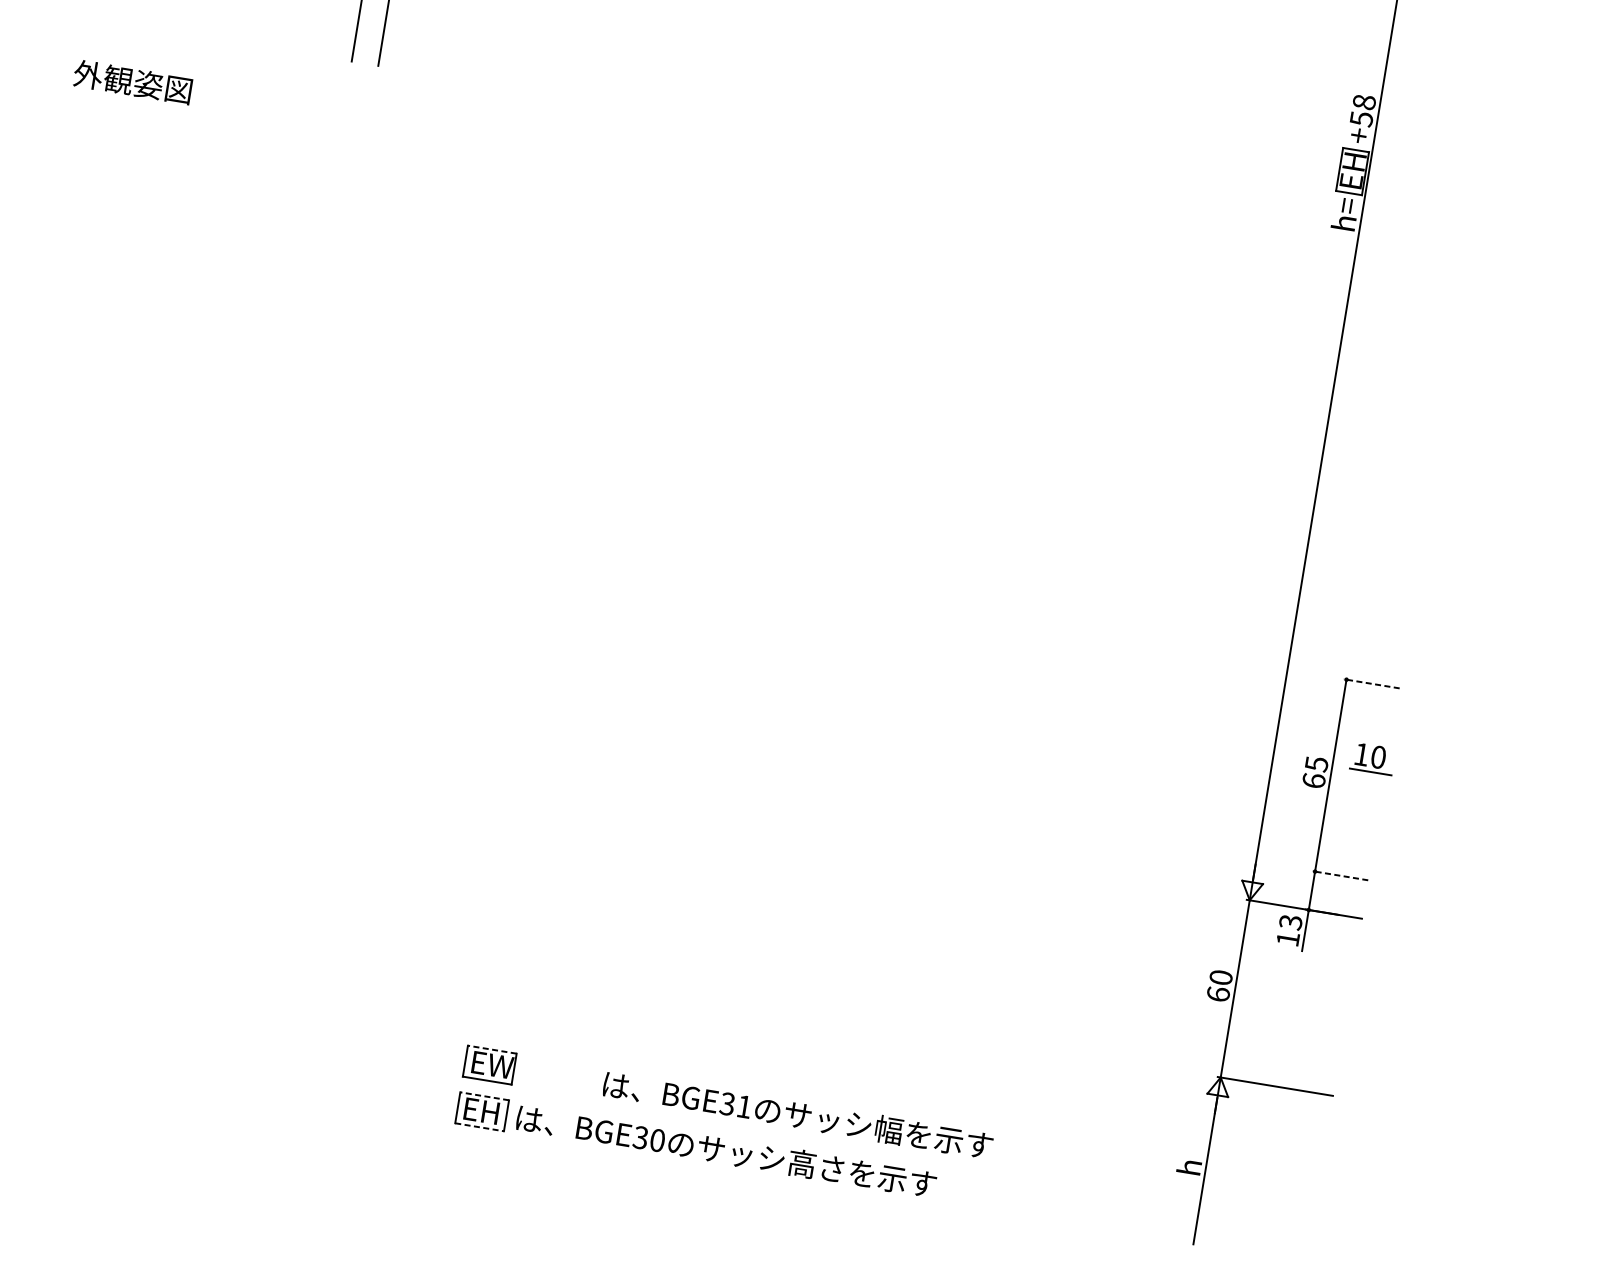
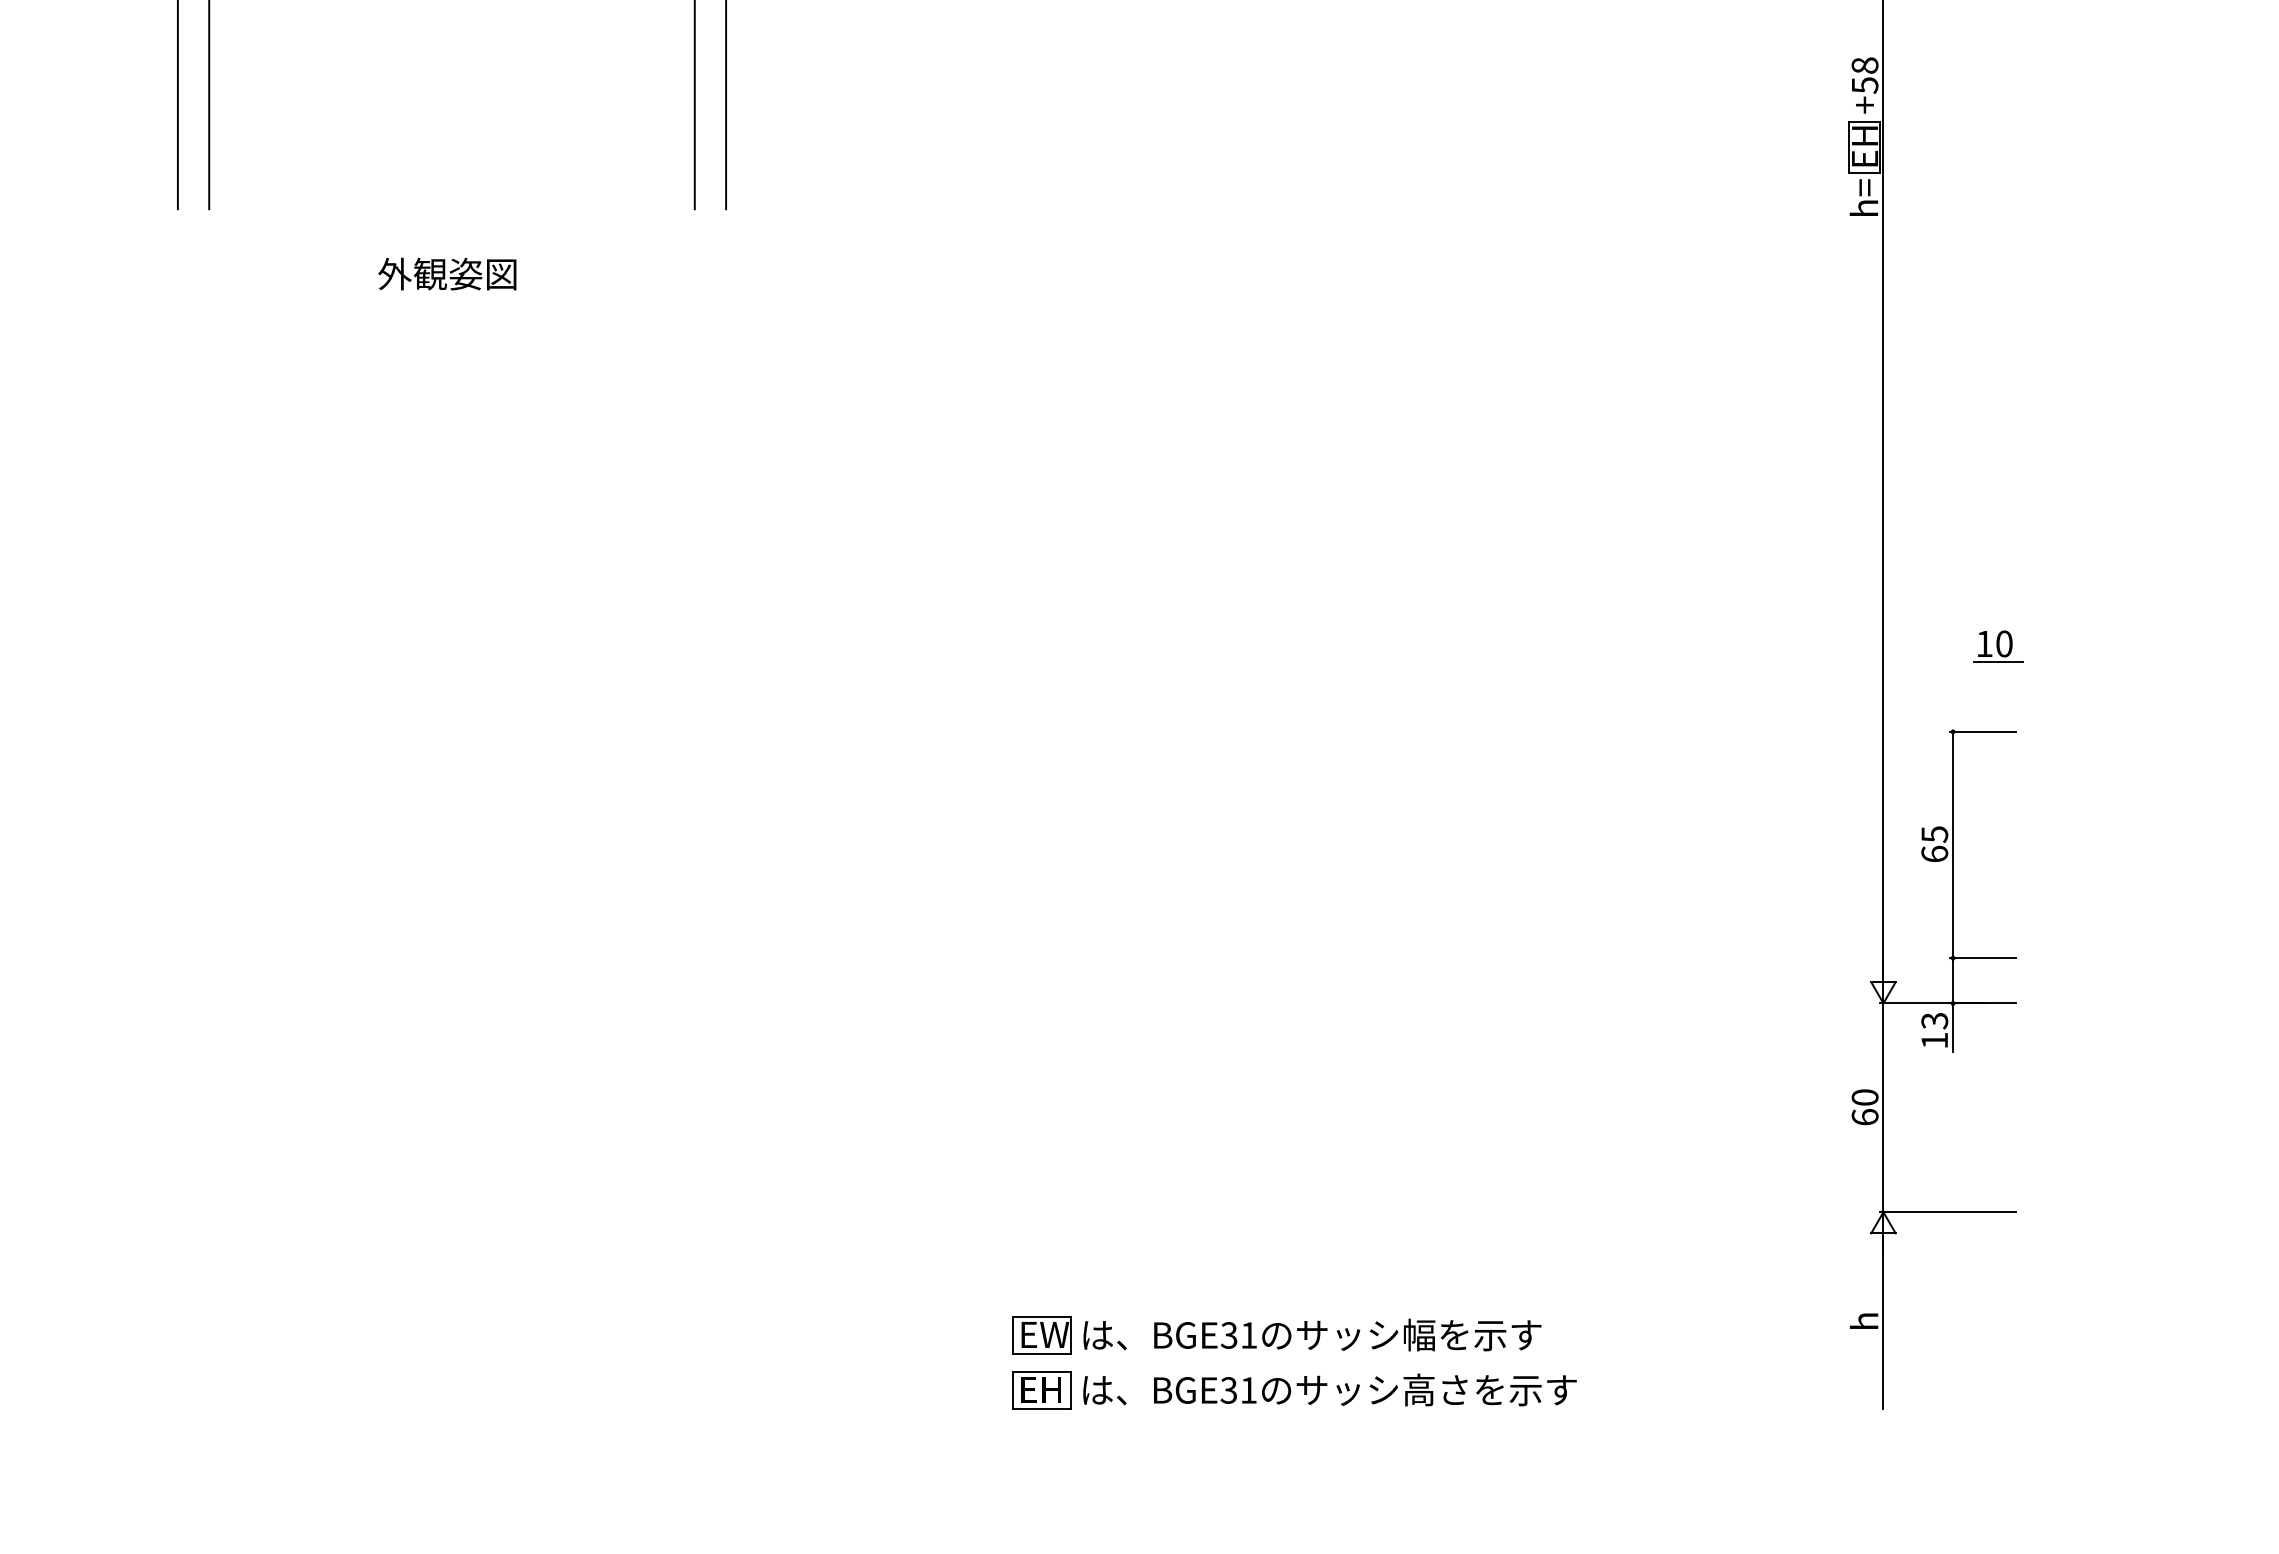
line: (1371, 683) -> (1982, 731), dashed -> solid
part: (1373, 758) -> (1998, 646), moved
line: (1340, 876) -> (1982, 958), dashed -> solid
line: (491, 1049) -> (1041, 1317), dashed -> solid
line: (484, 1096) -> (1041, 1372), dashed -> solid
text: (798, 1114) -> (1312, 1334), moved
line: (479, 1127) -> (1041, 1408), dashed -> solid
text: (657, 1140) -> (1248, 1390), BGE30 -> BGE31

